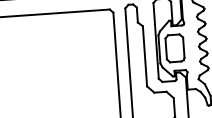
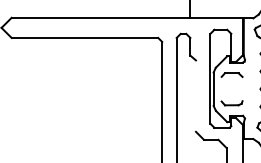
line: (183, 47) -> (242, 88), removed
line: (166, 48) -> (221, 88), removed
line: (144, 55) -> (195, 95), removed

